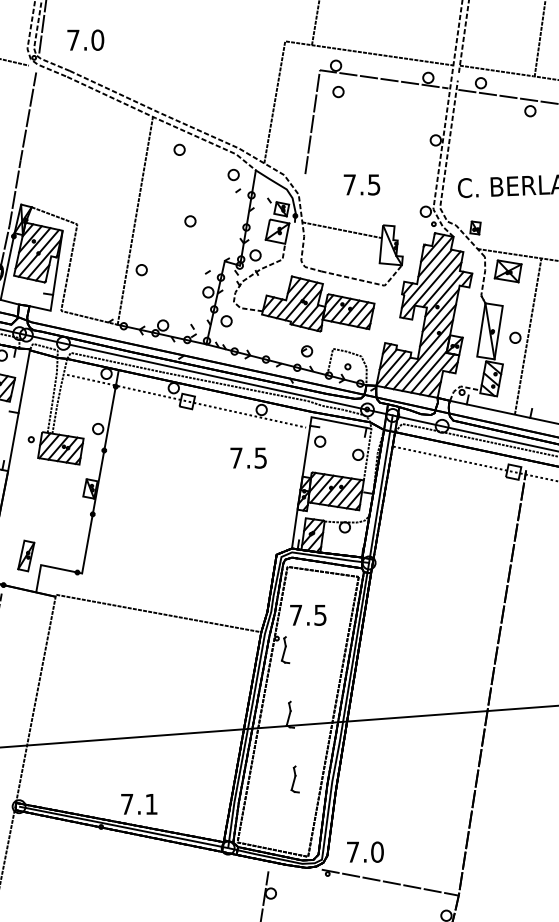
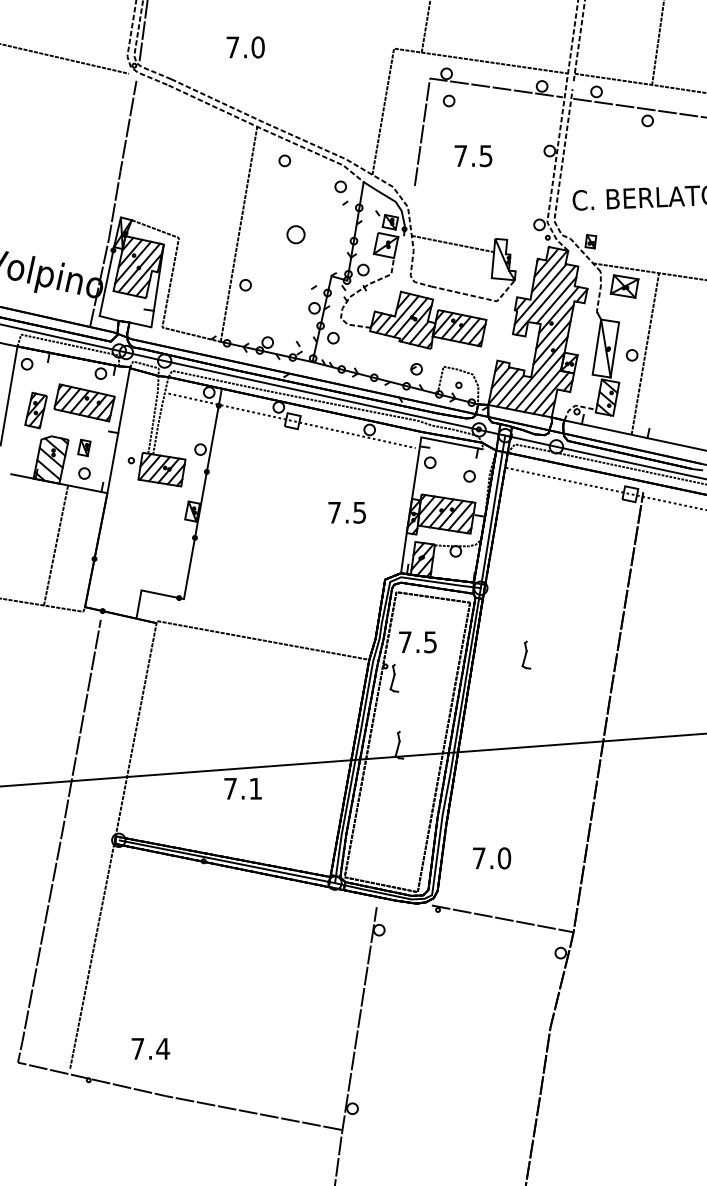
text: (85, 40) -> (245, 47), moved
text: (362, 185) -> (473, 156), moved
part: (189, 221) -> (295, 234), size x1.6
line: (367, 454) -> (479, 475), removed
text: (247, 457) -> (346, 512), moved
part: (25, 555) -> (125, 580), removed
part: (295, 778) -> (526, 654), moved
text: (138, 803) -> (242, 788), moved
text: (365, 852) -> (492, 858), moved

